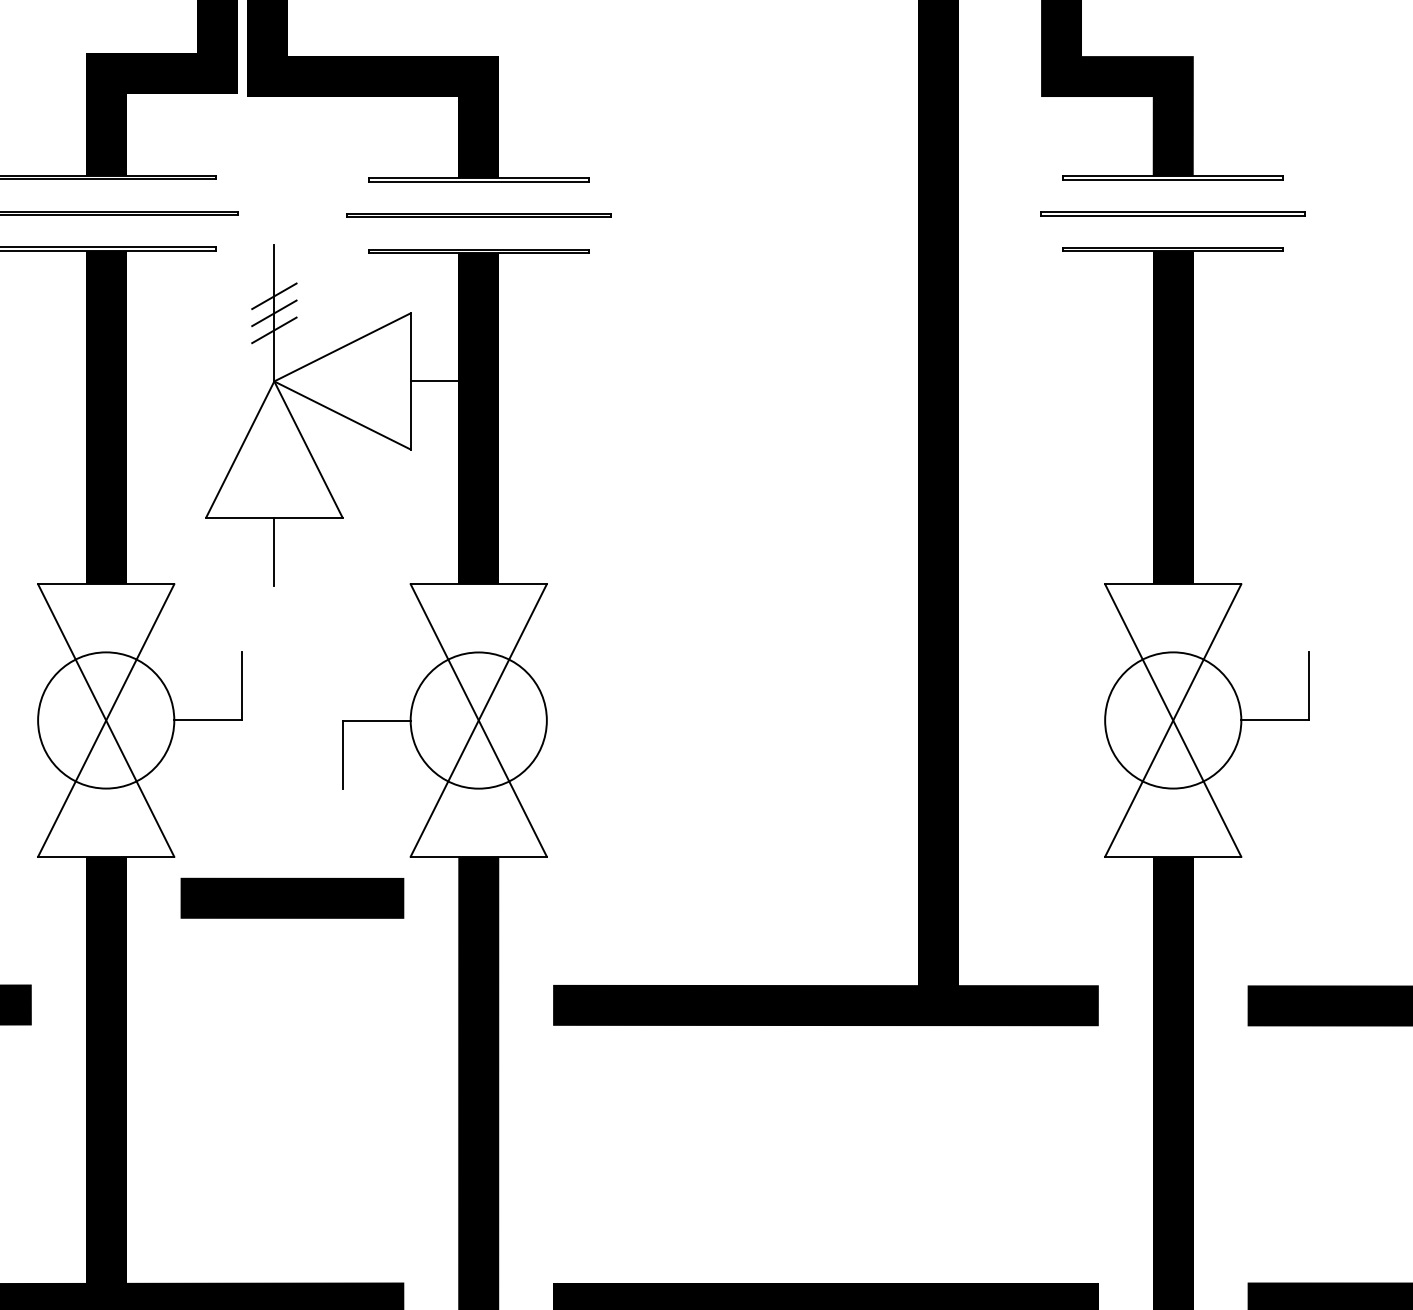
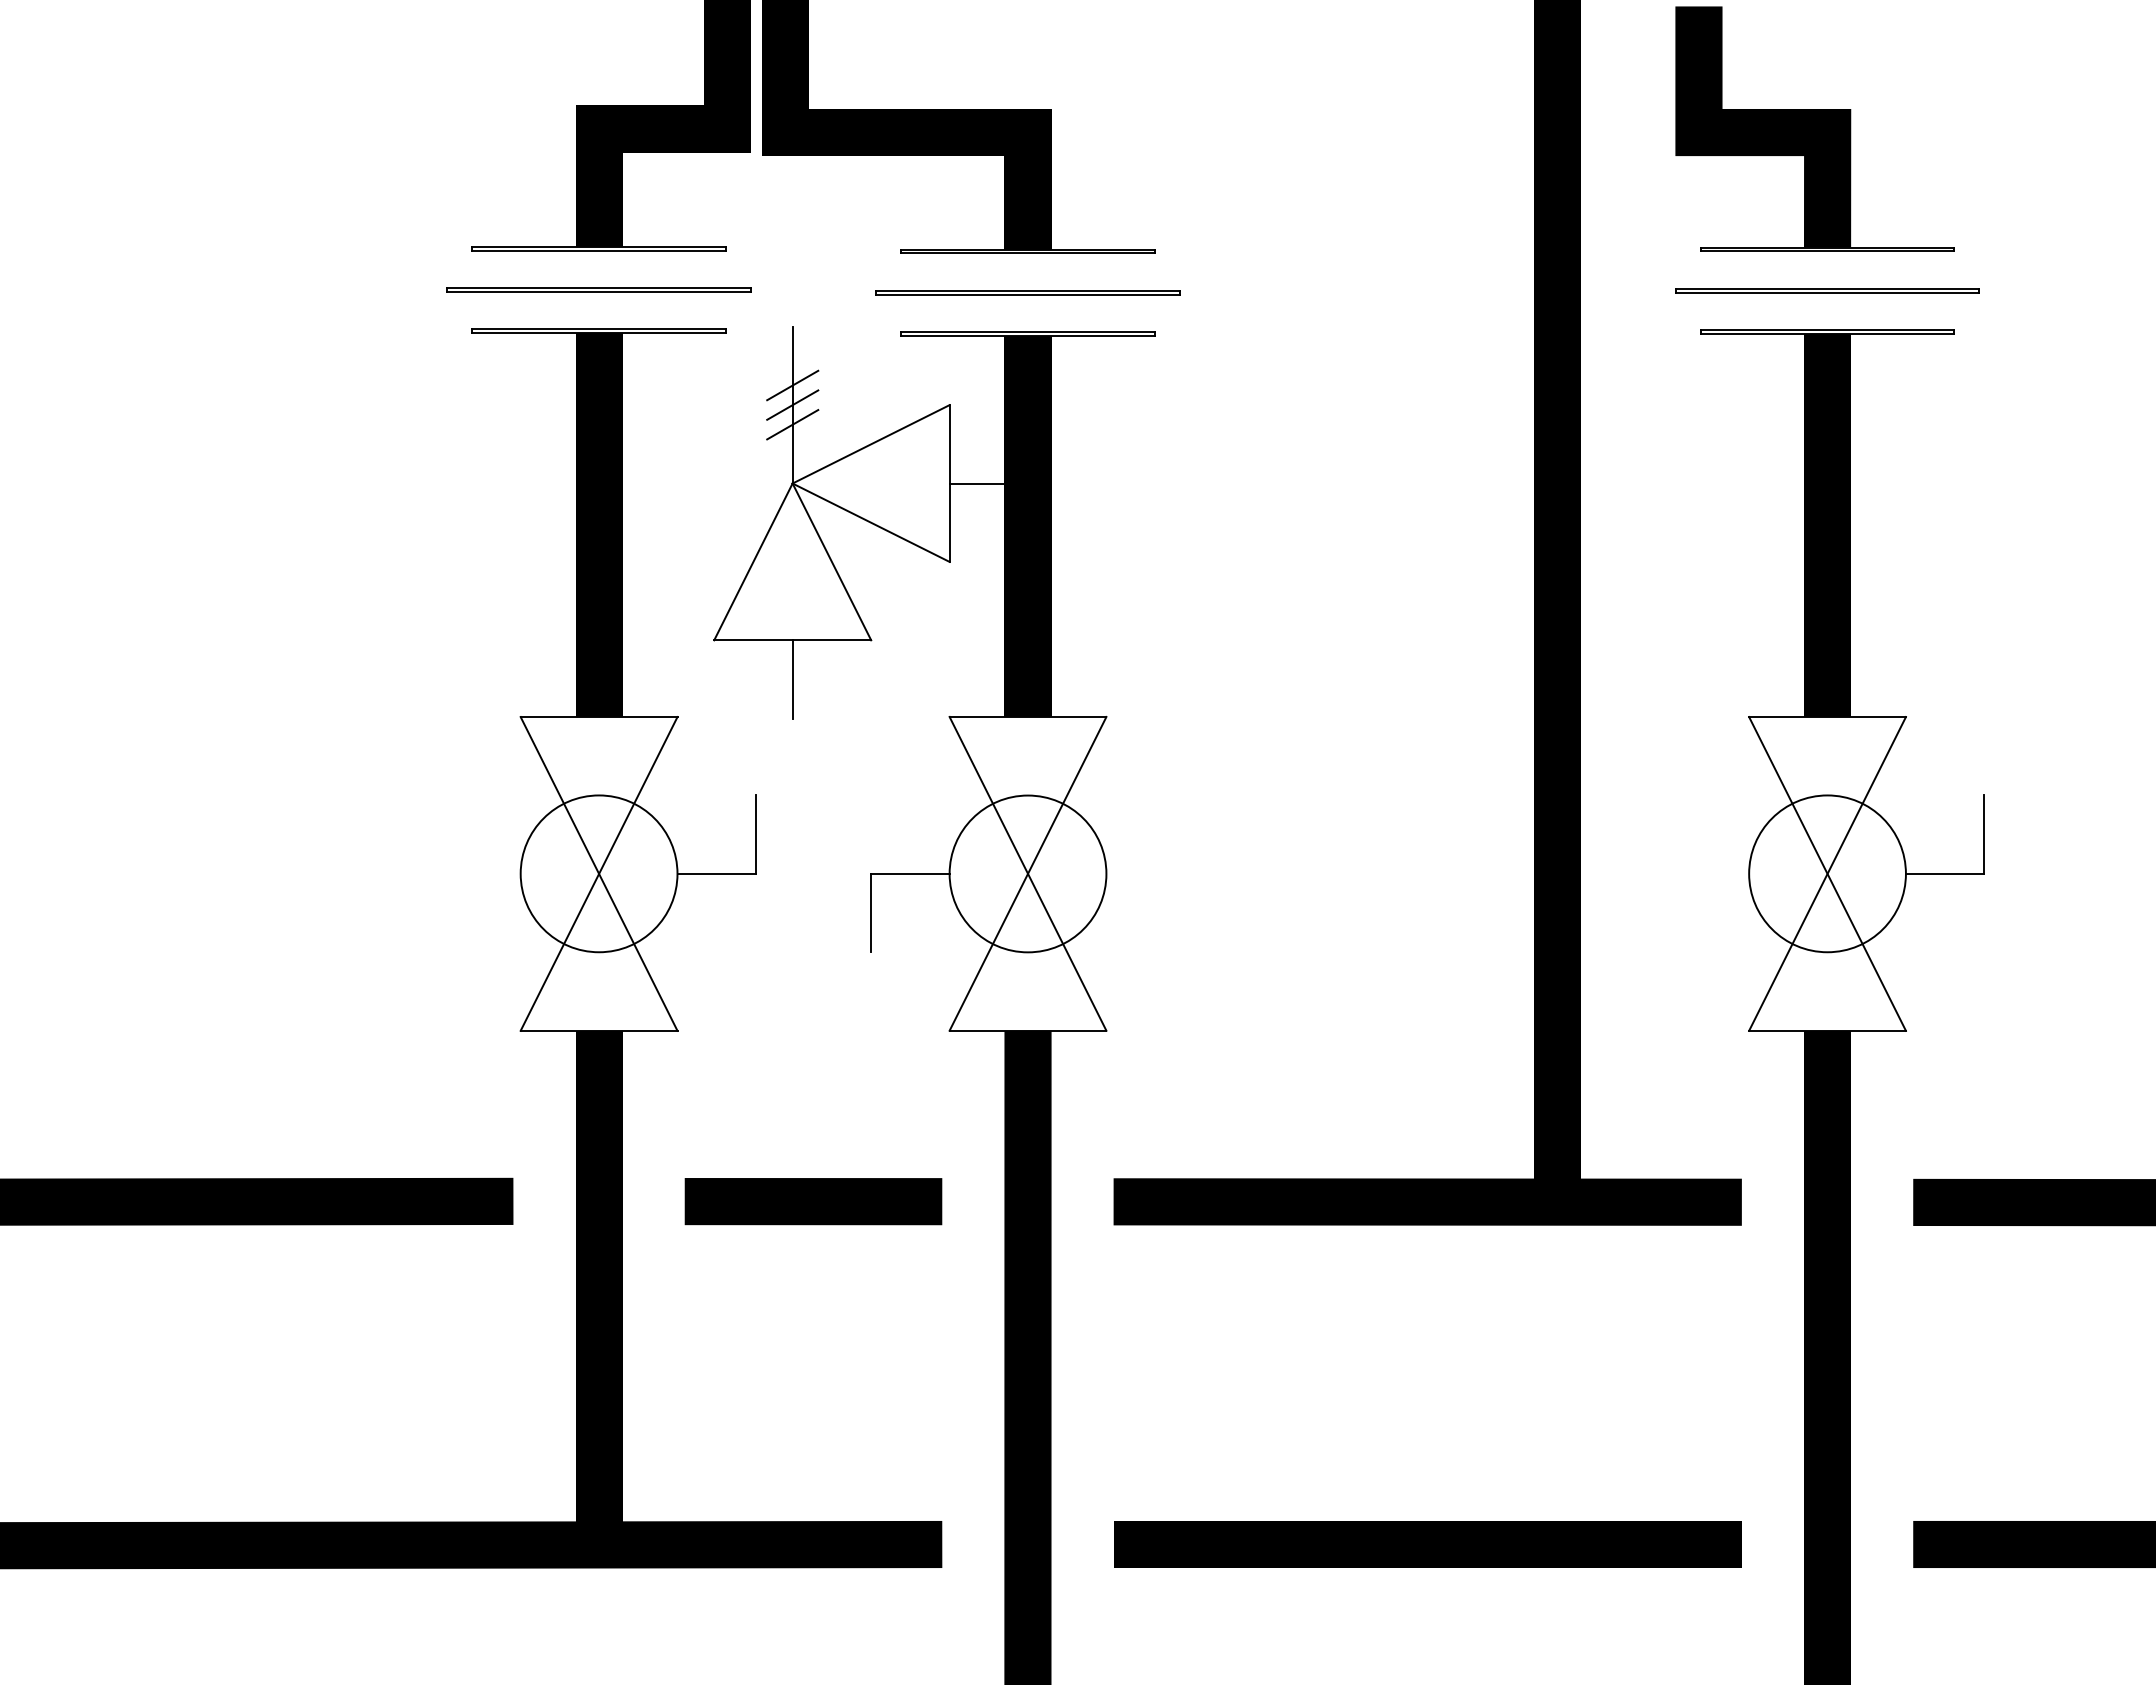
line: (292, 898) -> (813, 1201), moved

